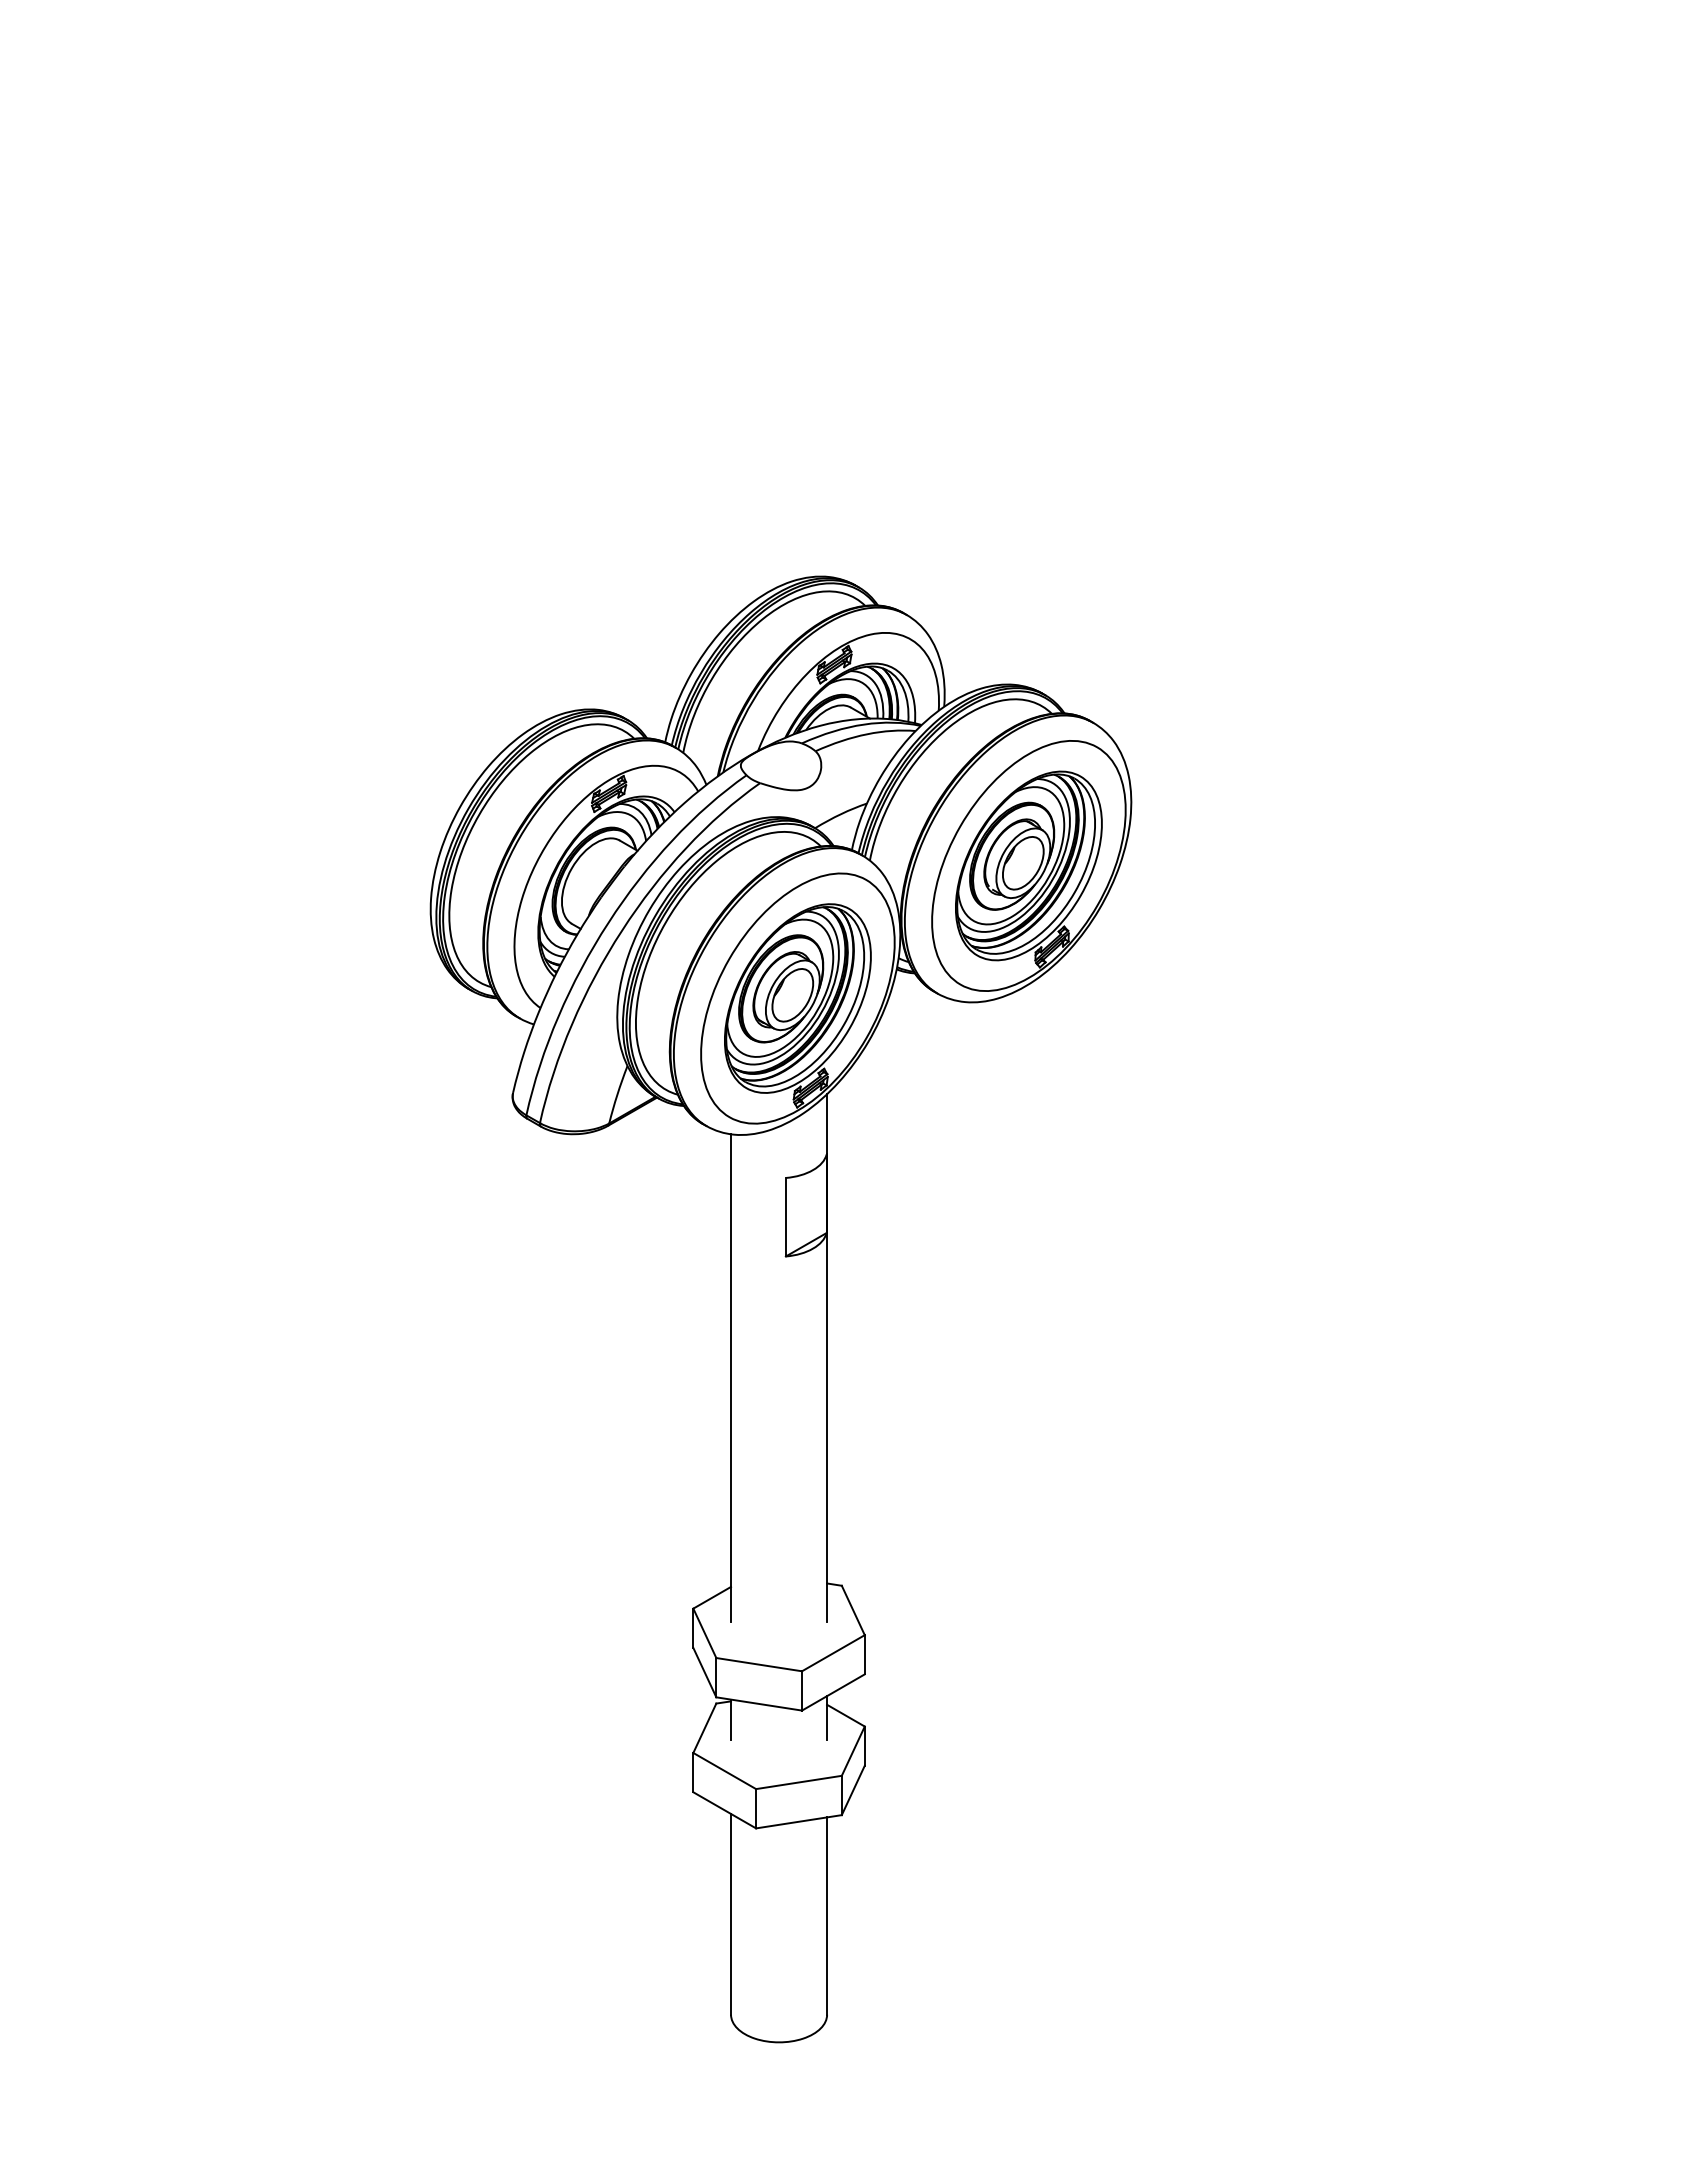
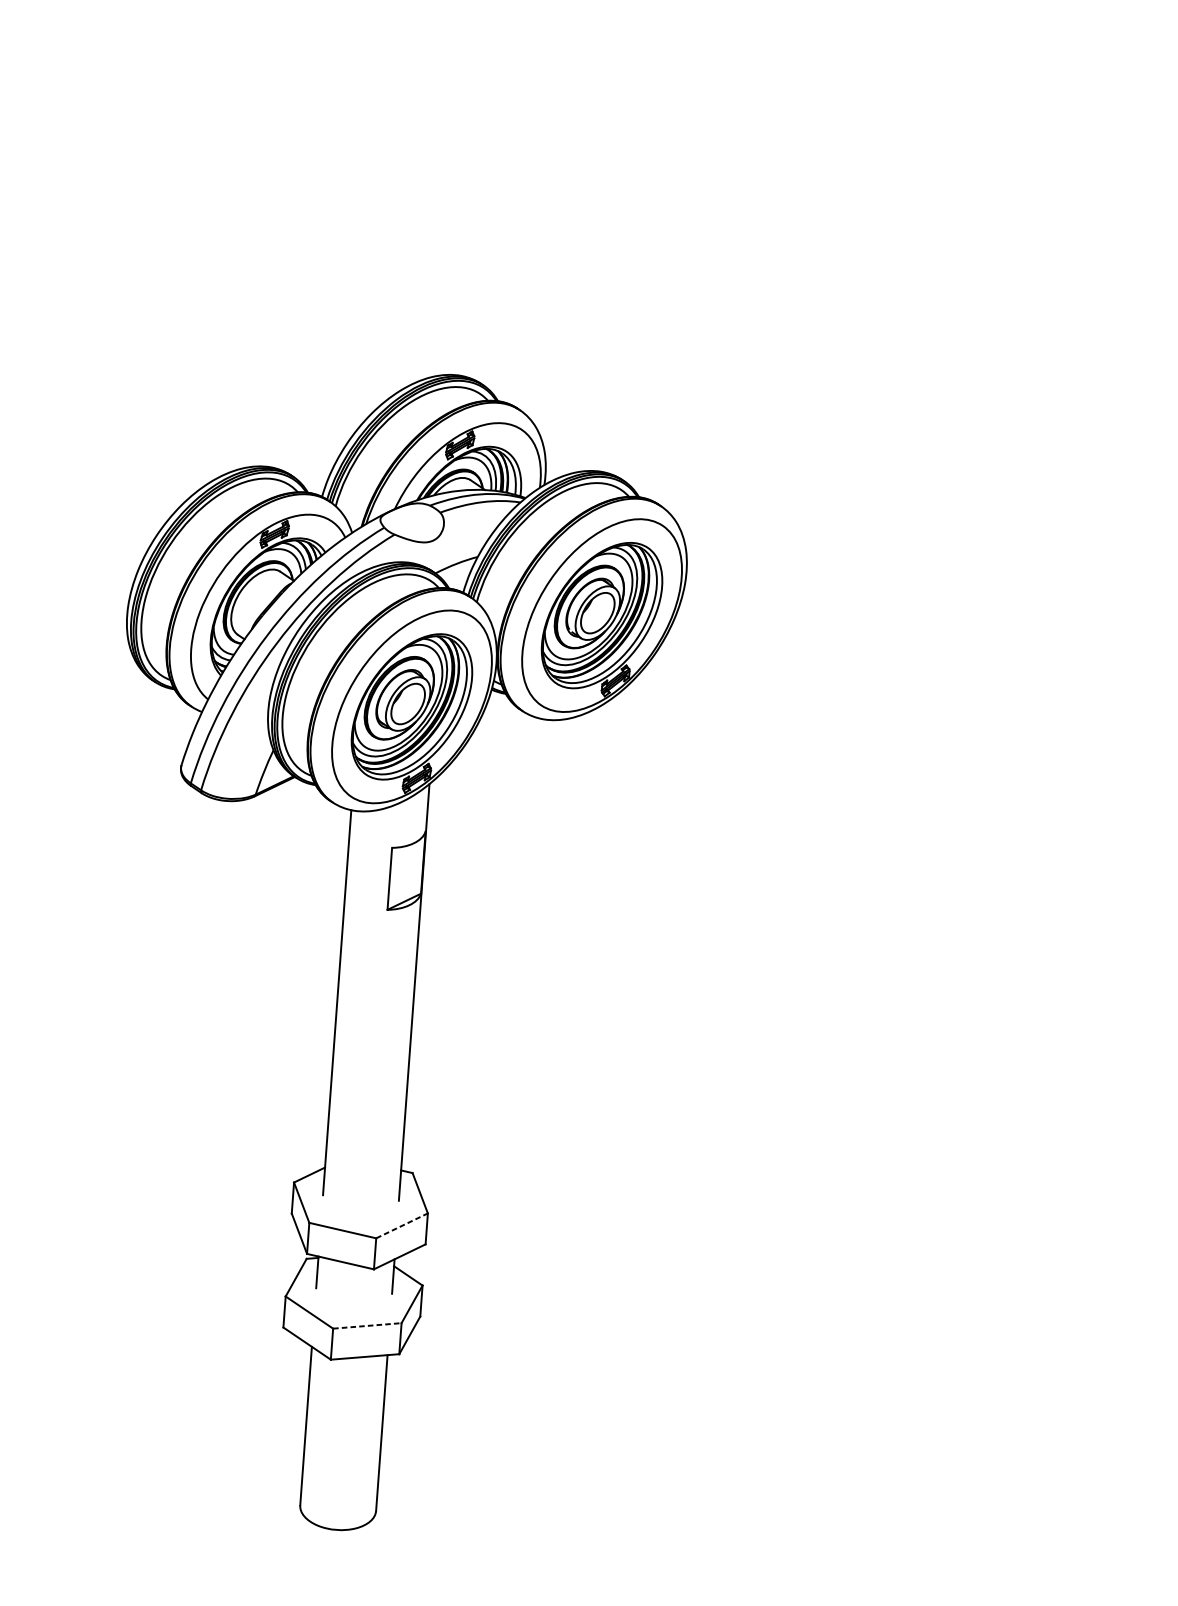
line: (833, 1652) -> (402, 1225), solid -> dashed
line: (799, 1782) -> (367, 1325), solid -> dashed

